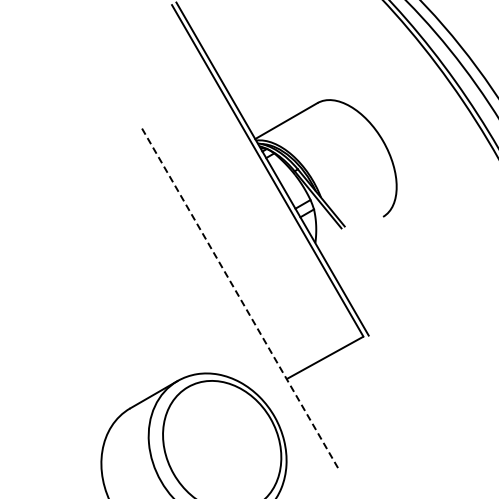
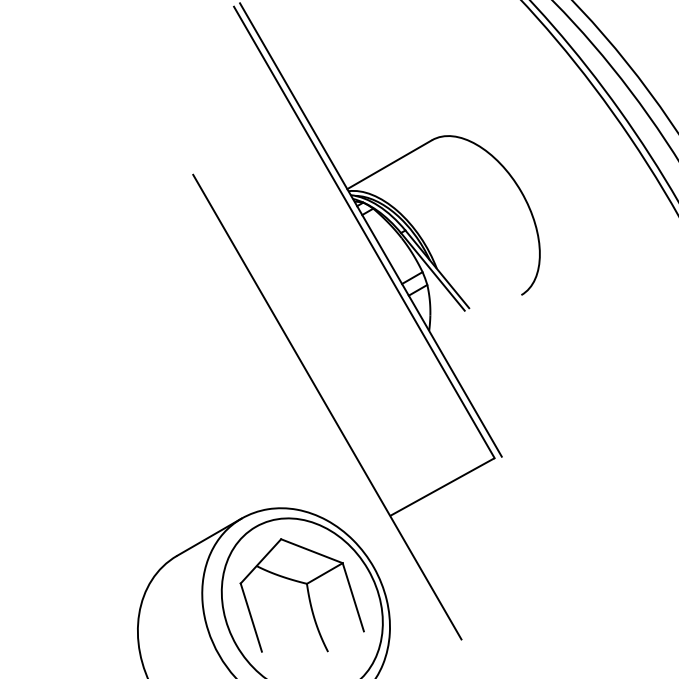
line: (240, 299) -> (327, 407), dashed -> solid
part: (221, 437) -> (301, 595), added

